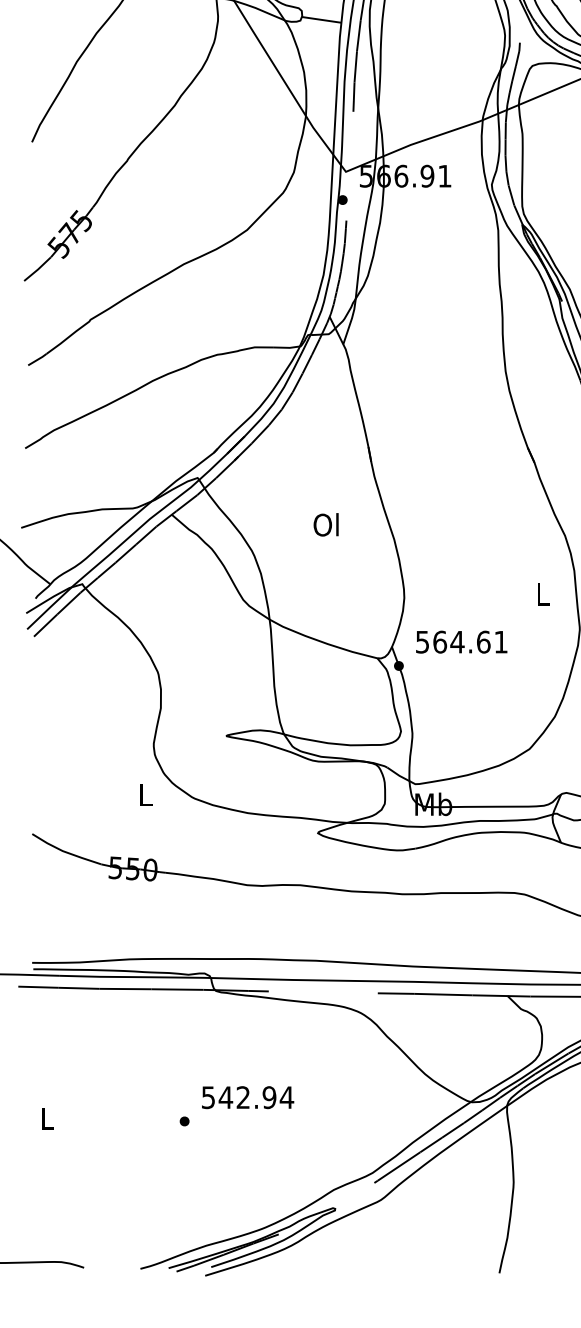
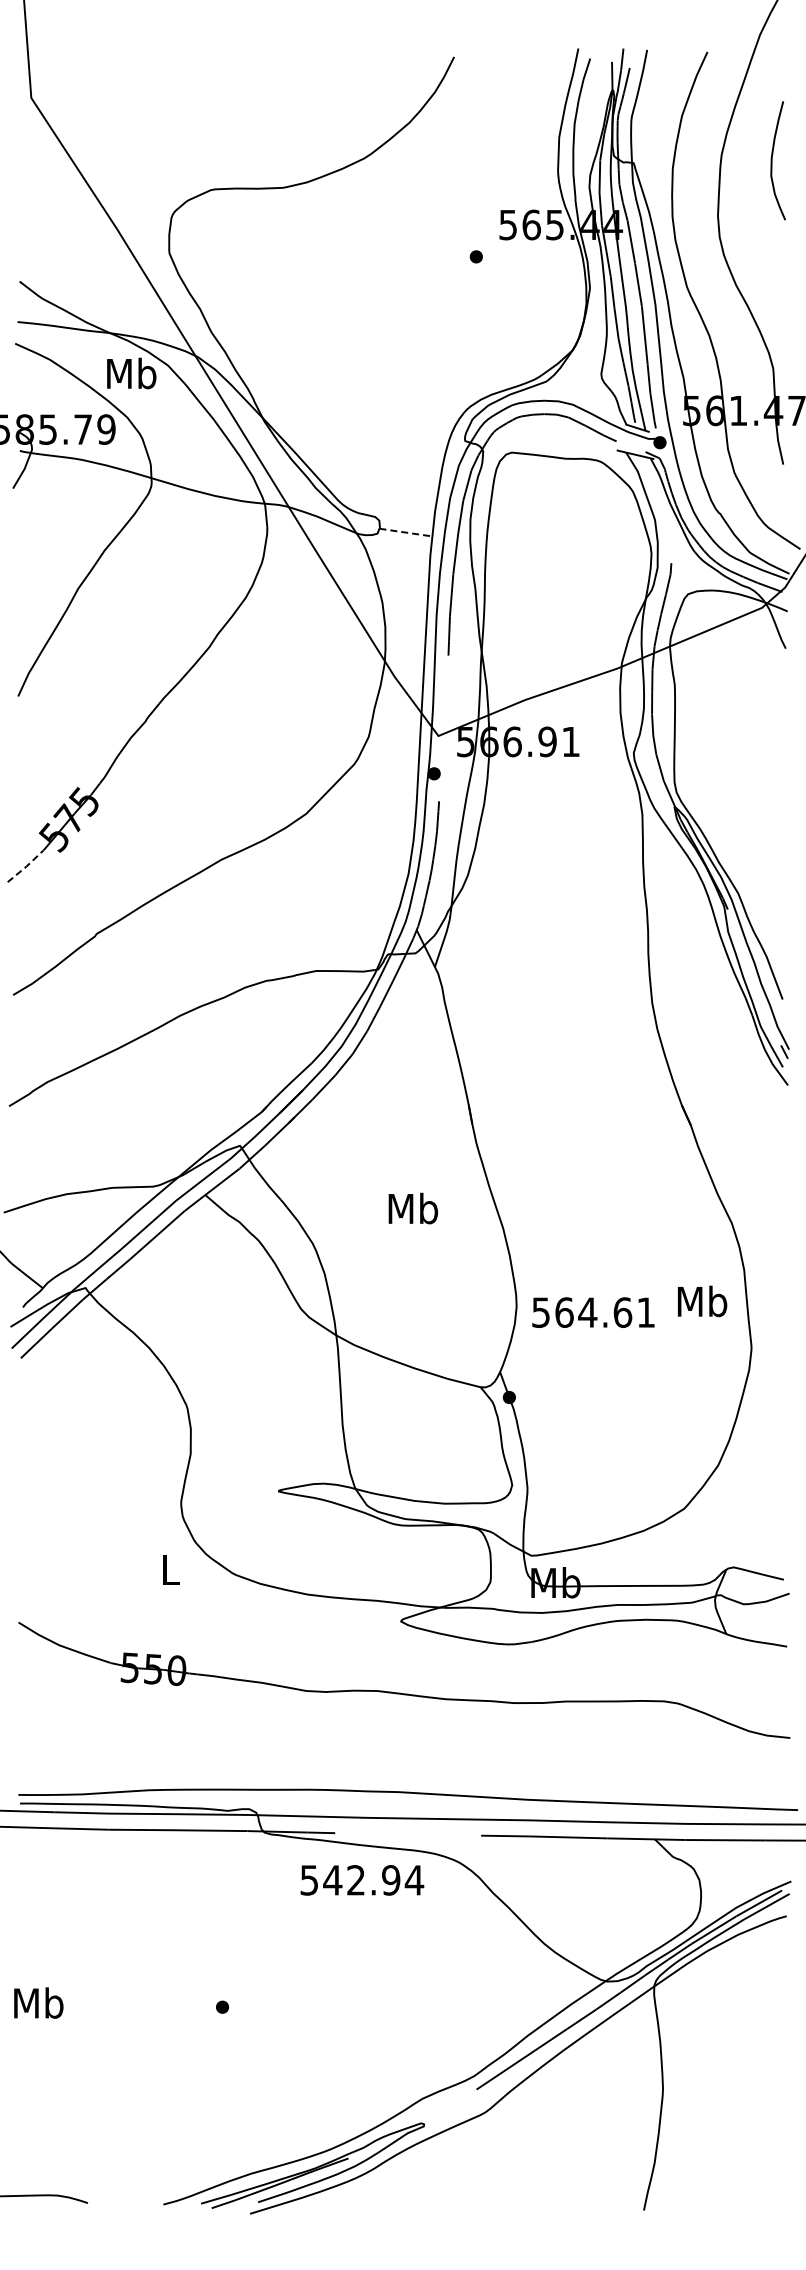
line: (321, 19) -> (405, 532), solid -> dashed
line: (38, 269) -> (26, 866), solid -> dashed
text: (327, 524) -> (413, 1208), Ol -> Mb
text: (543, 594) -> (702, 1301), L -> Mb
text: (461, 642) -> (593, 1312), moved
text: (248, 1097) -> (362, 1880), moved
text: (47, 1117) -> (38, 2002), L -> Mb

